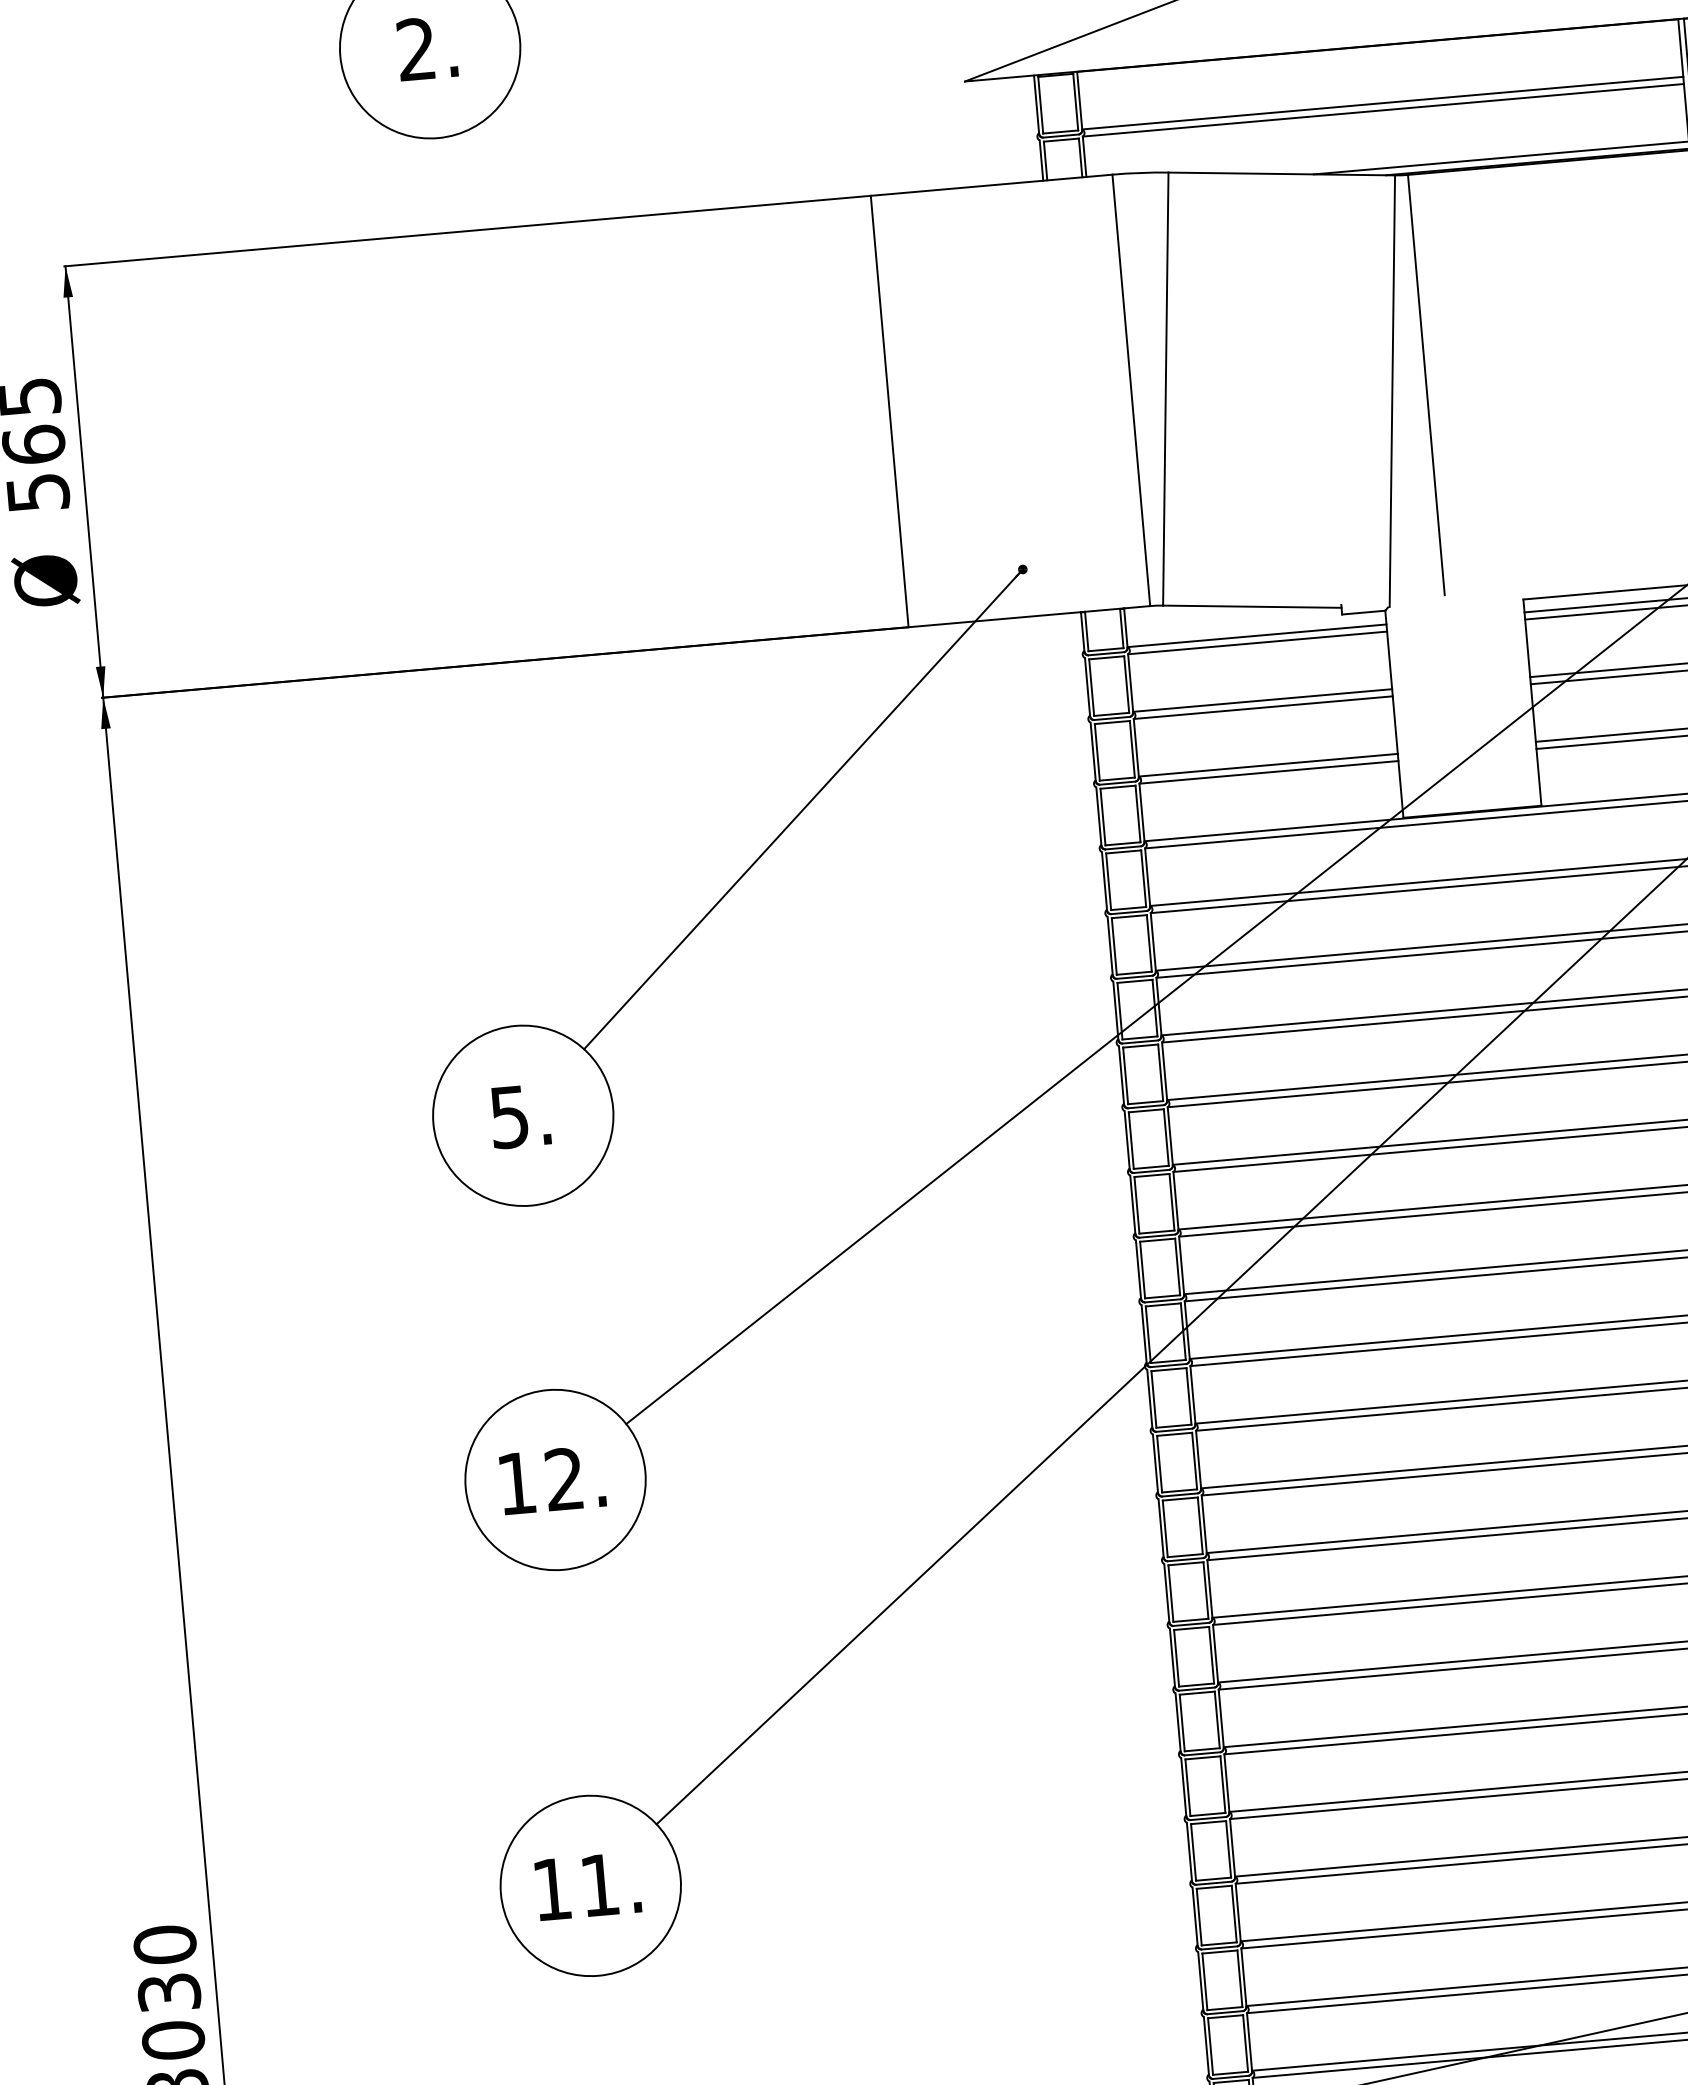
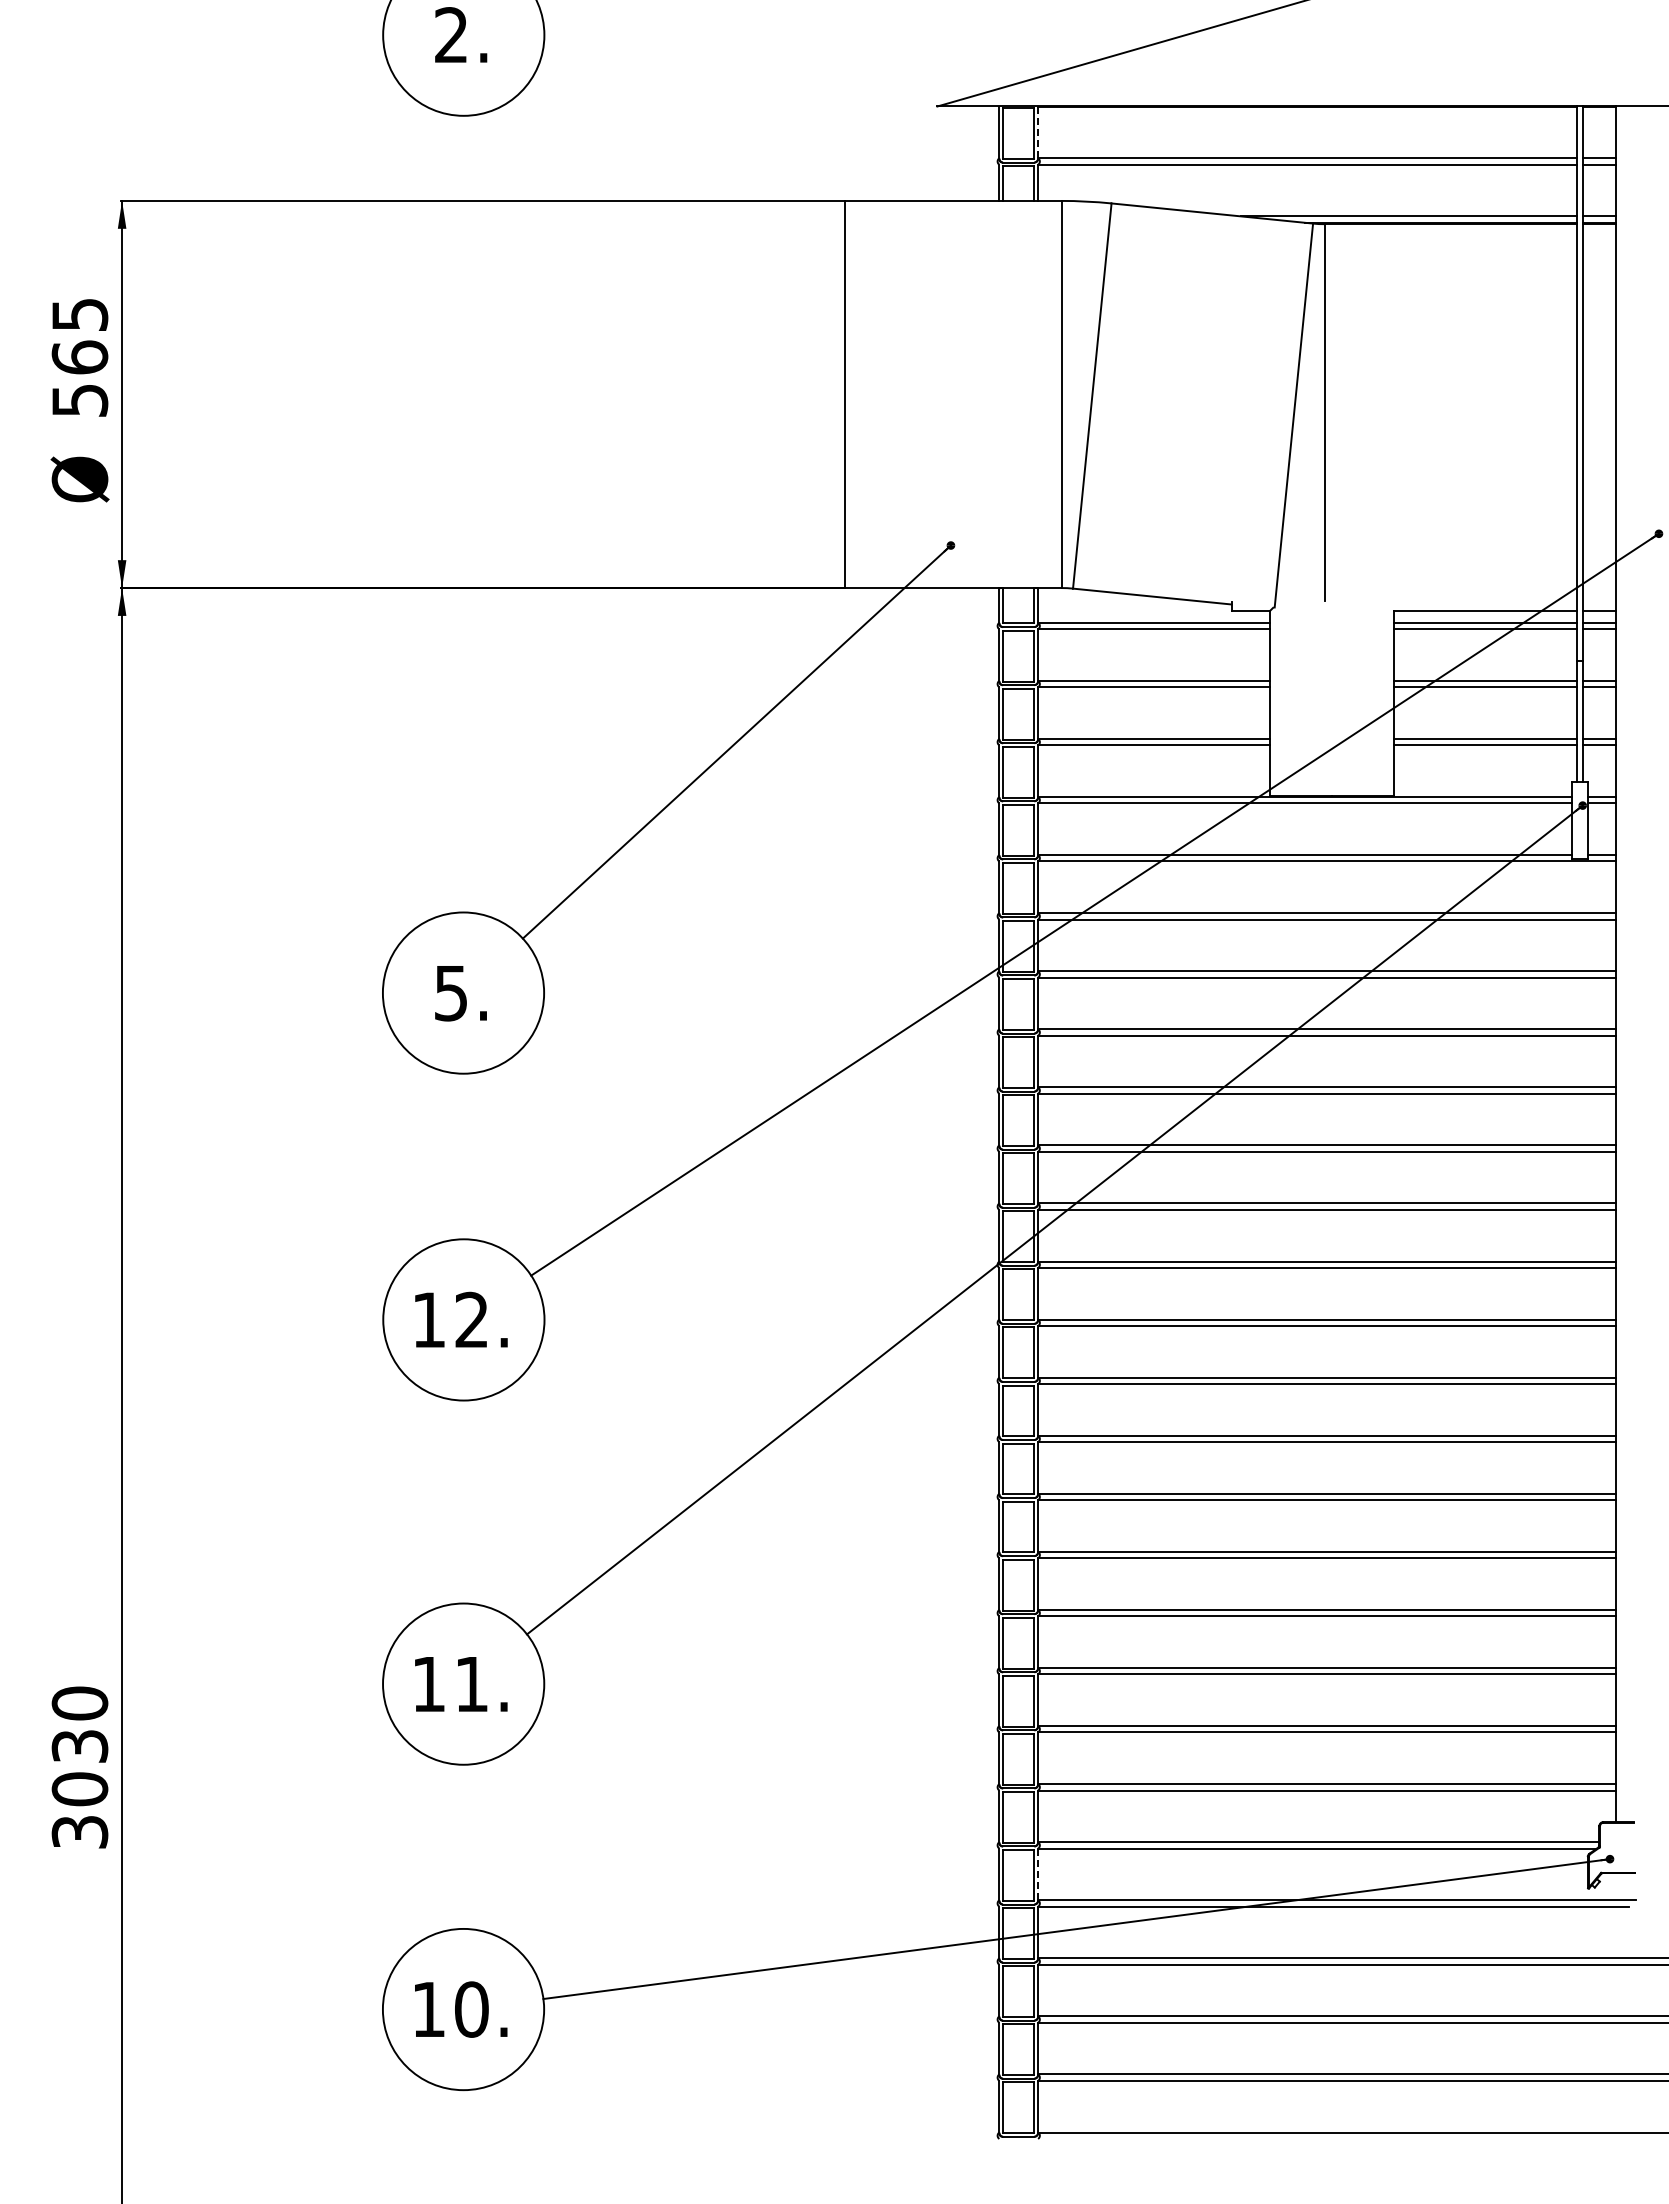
line: (1080, 101) -> (1038, 133), solid -> dashed
line: (1250, 2043) -> (1038, 1875), solid -> dashed

